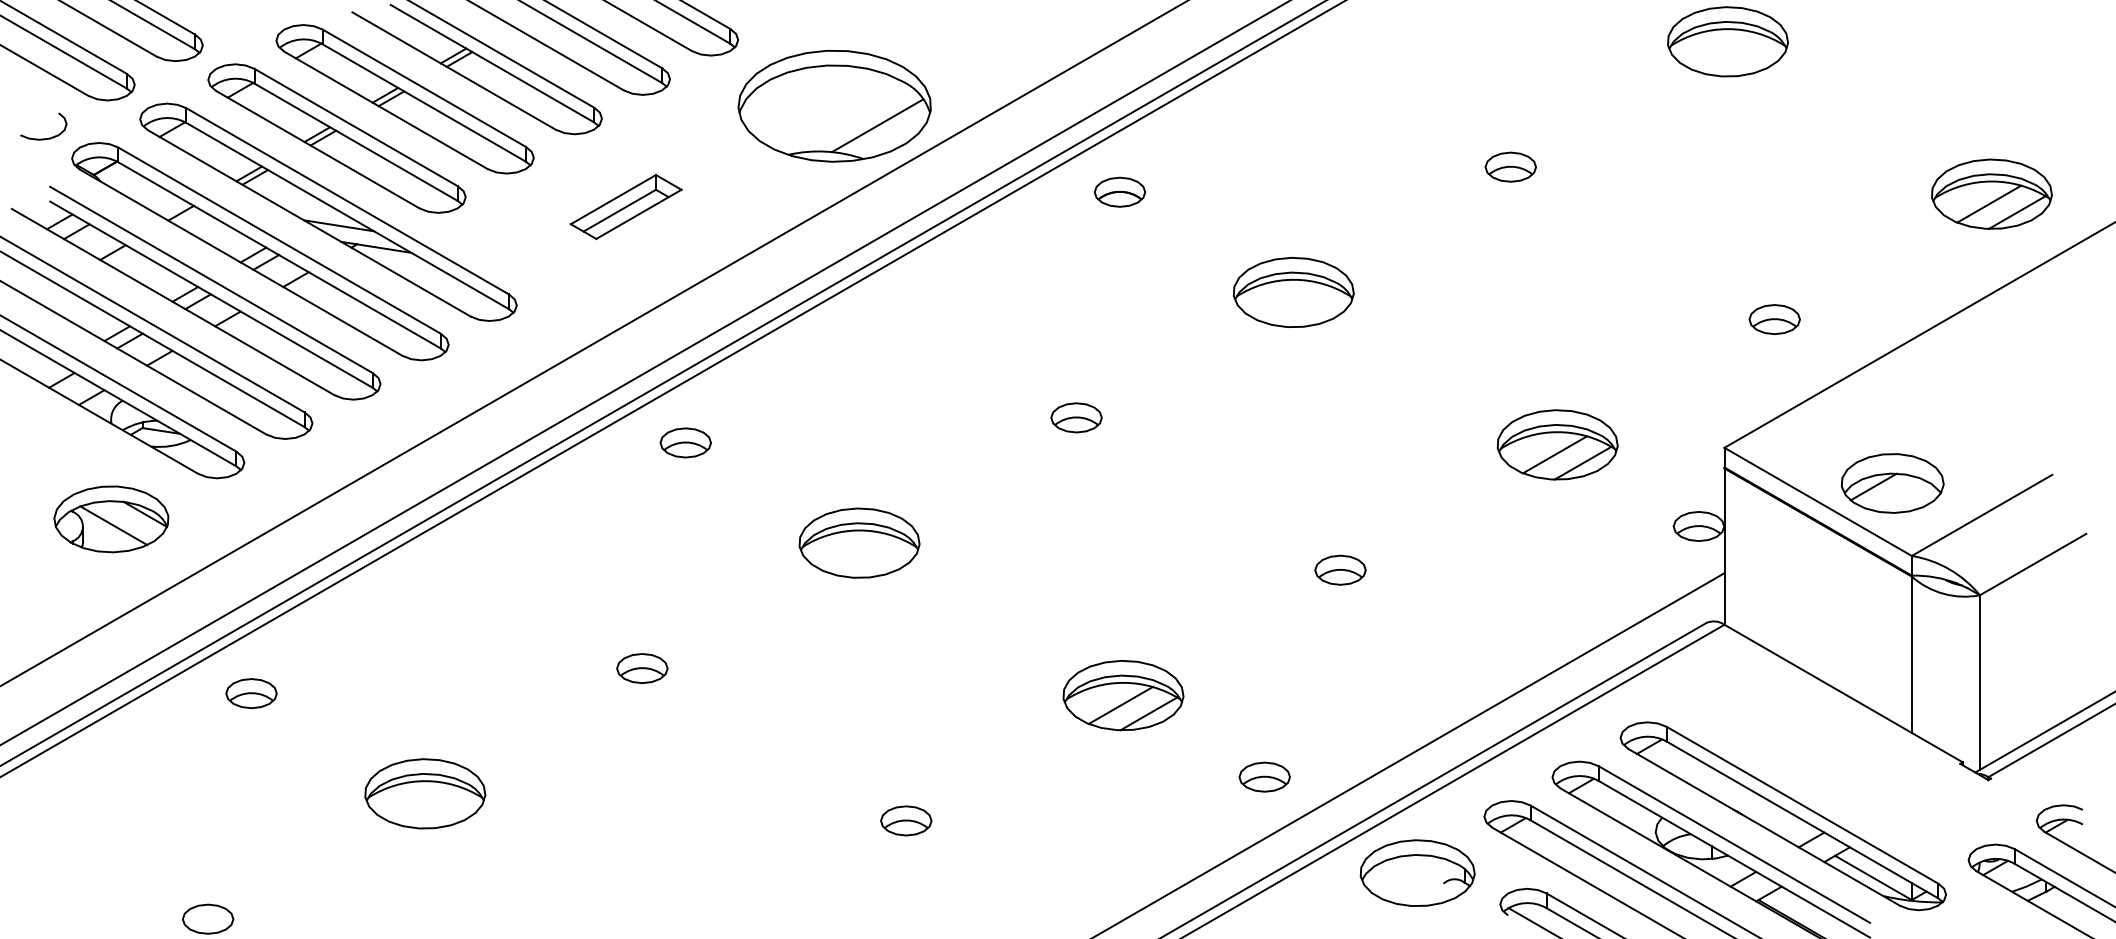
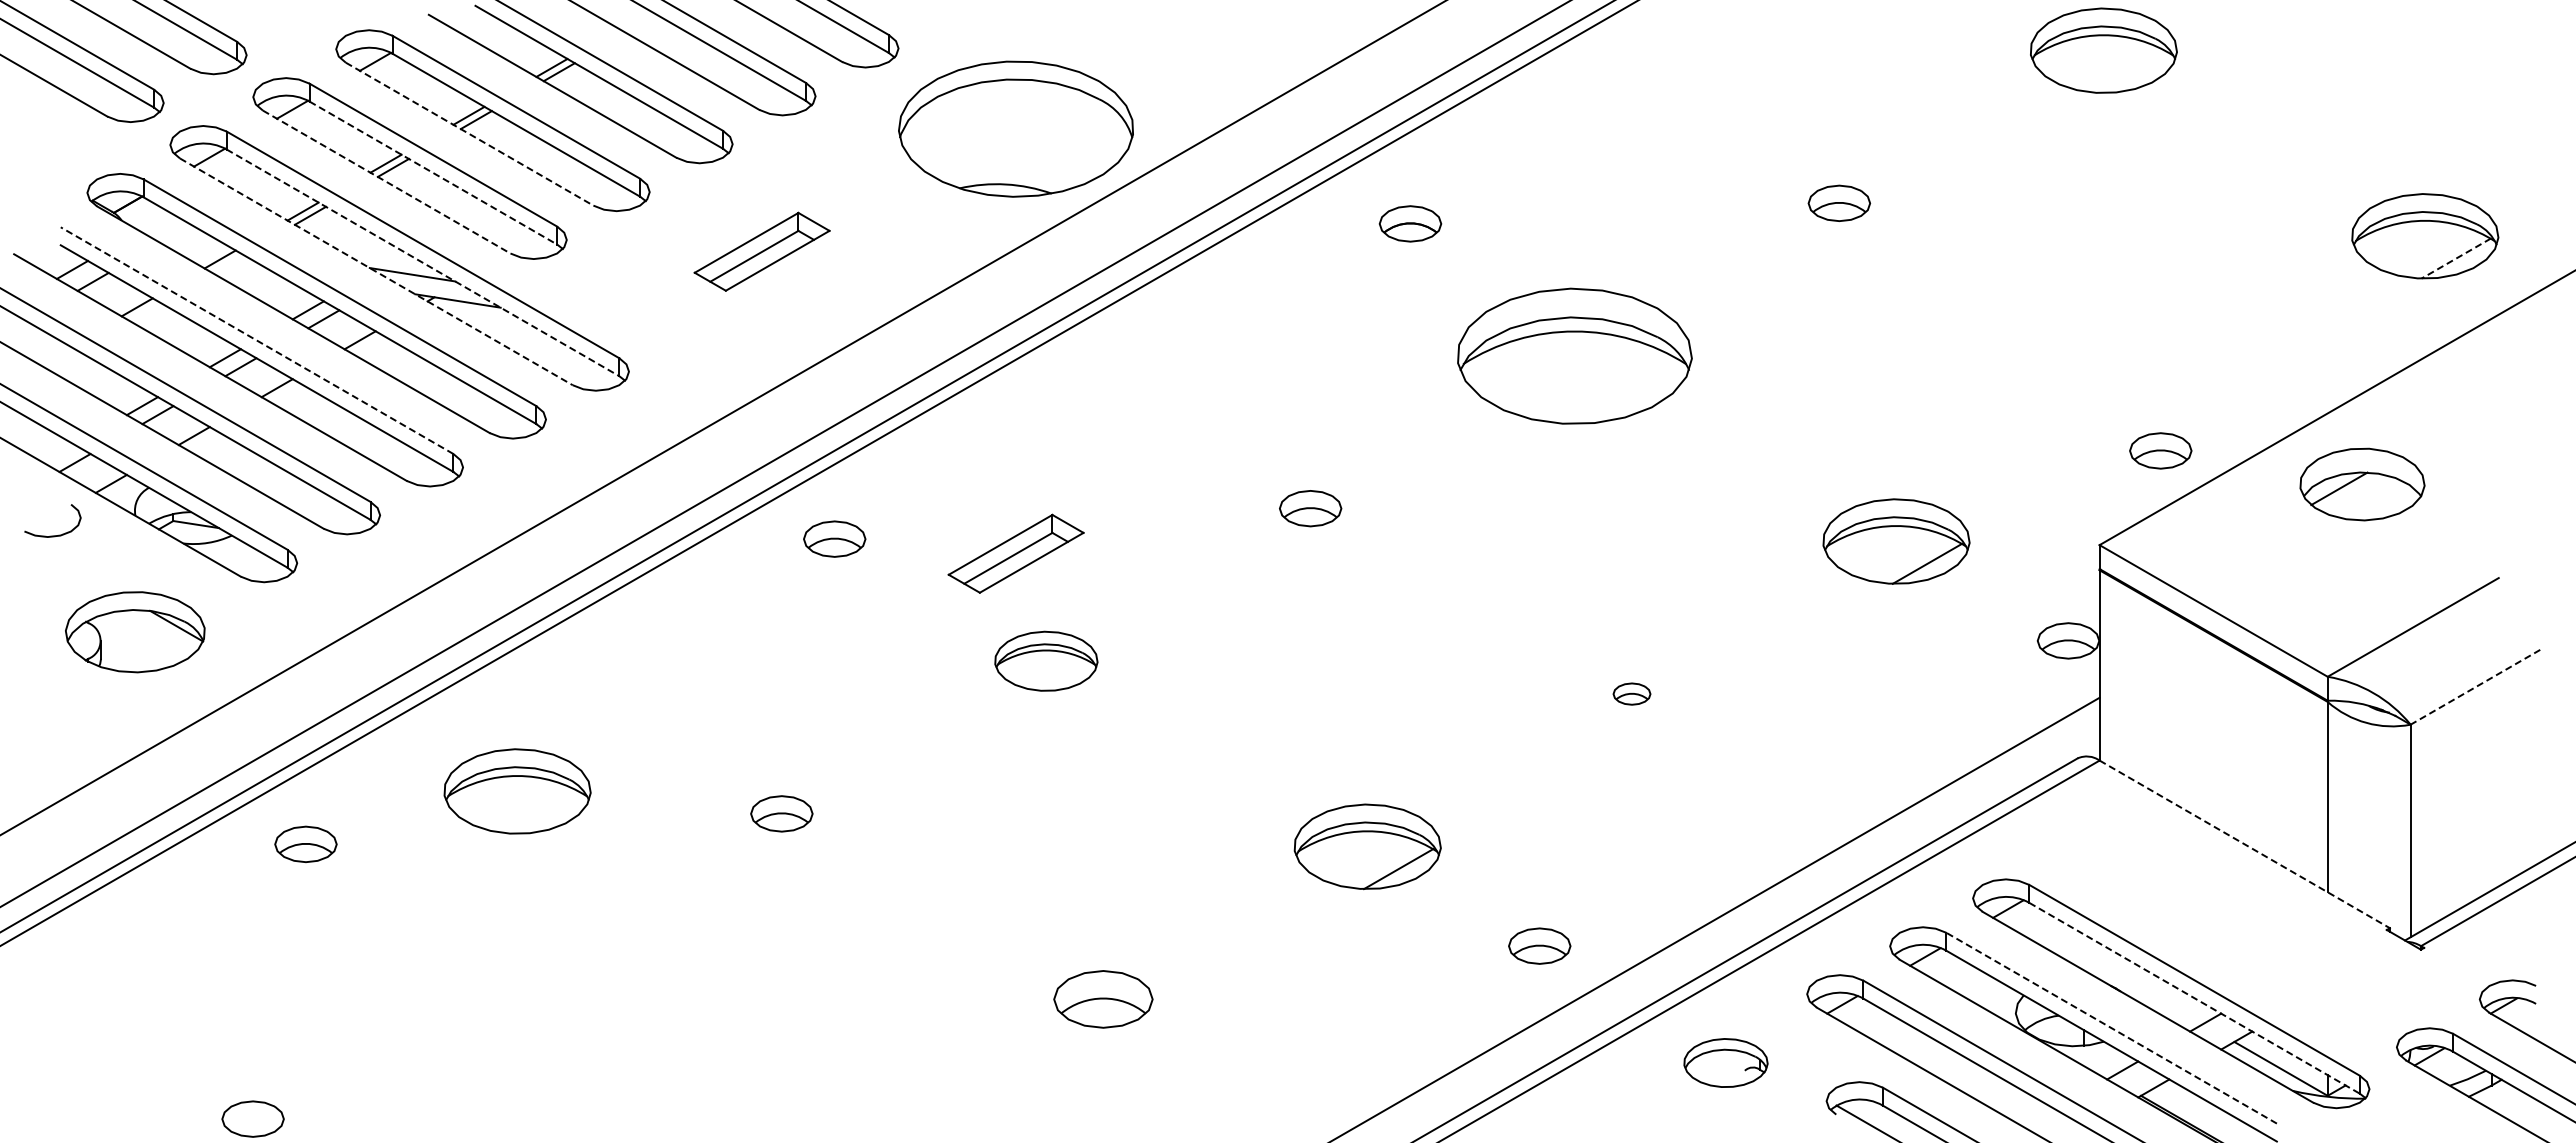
line: (385, 110) -> (469, 134), solid -> dashed
line: (877, 125) -> (1068, 152), removed
curve: (43, 138) -> (52, 535), moved
line: (356, 142) -> (433, 173), solid -> dashed
line: (317, 150) -> (386, 182), solid -> dashed
part: (1120, 191) -> (1410, 223), moved
line: (1988, 203) -> (2421, 247), removed
line: (2016, 212) -> (2455, 258), solid -> dashed
line: (348, 215) -> (423, 262), solid -> dashed
line: (309, 223) -> (376, 271), solid -> dashed
line: (211, 279) -> (257, 340), solid -> dashed
part: (1294, 292) -> (1575, 355), size x1.6
part: (1774, 319) -> (2160, 450), moved
part: (834, 454) -> (1015, 553), added
line: (1555, 454) -> (1893, 553), removed
part: (1892, 483) -> (2362, 484), moved
line: (114, 525) -> (138, 639), removed
part: (859, 543) -> (1046, 661), size x0.7
line: (2033, 564) -> (2475, 687), solid -> dashed
part: (1340, 569) -> (1631, 693), size x0.6
line: (1843, 693) -> (2244, 844), solid -> dashed
line: (1120, 705) -> (1364, 858), removed
part: (425, 793) -> (517, 791), moved
part: (905, 820) -> (1102, 999), size x1.6
line: (1802, 820) -> (2194, 998), solid -> dashed
line: (1734, 844) -> (2111, 1028), solid -> dashed
part: (1417, 872) -> (1725, 1062), size x0.6

